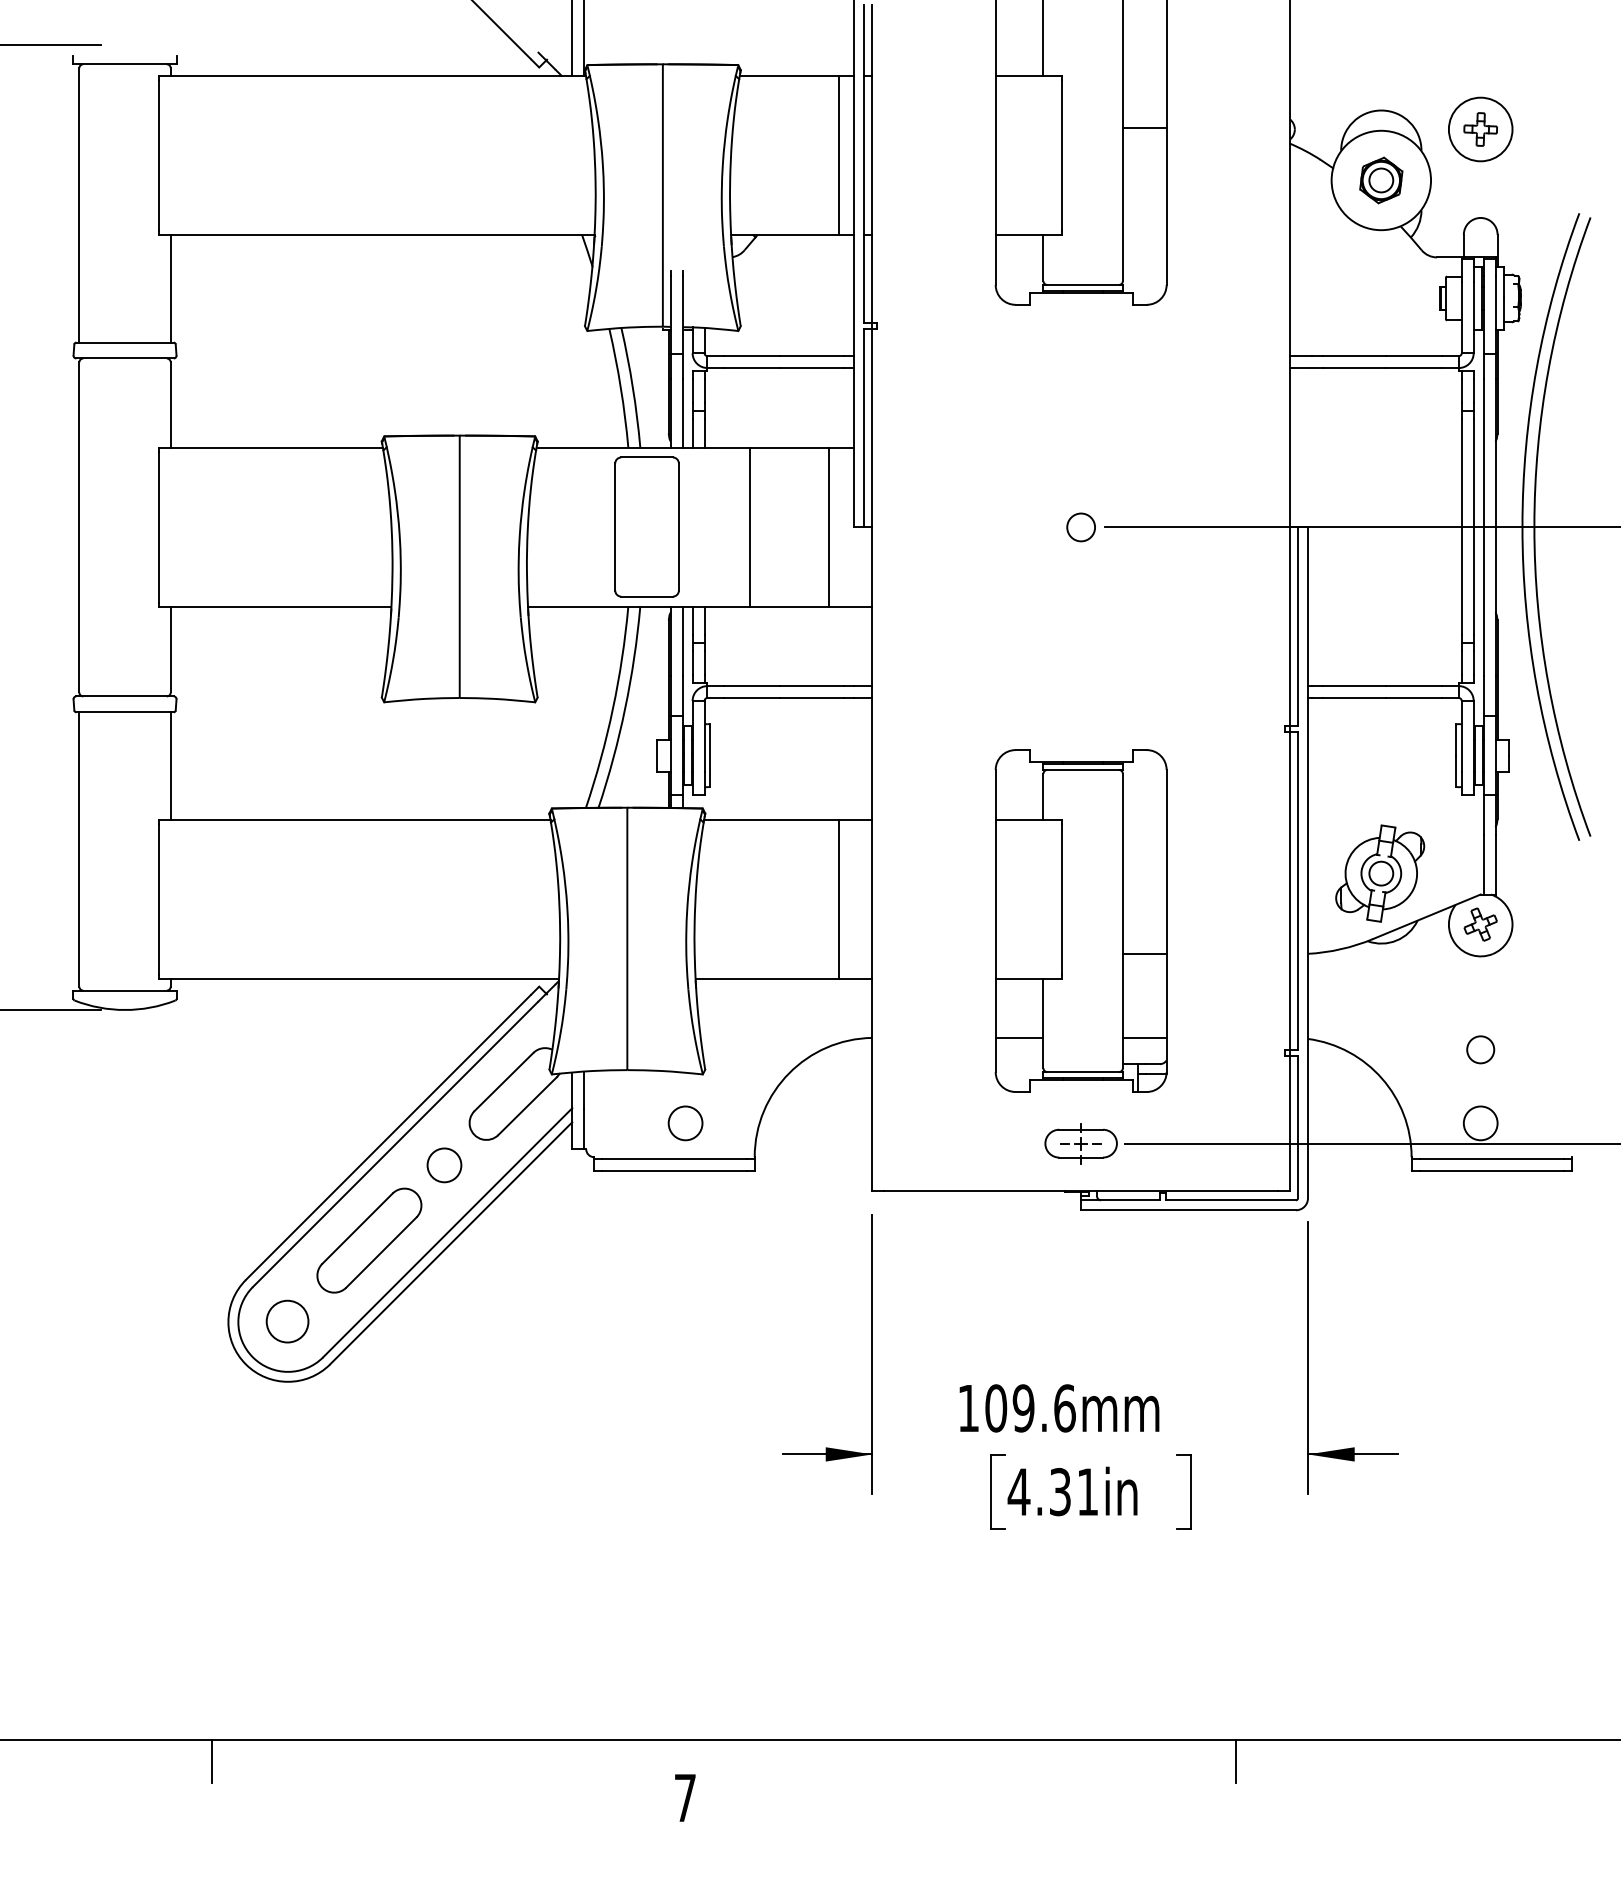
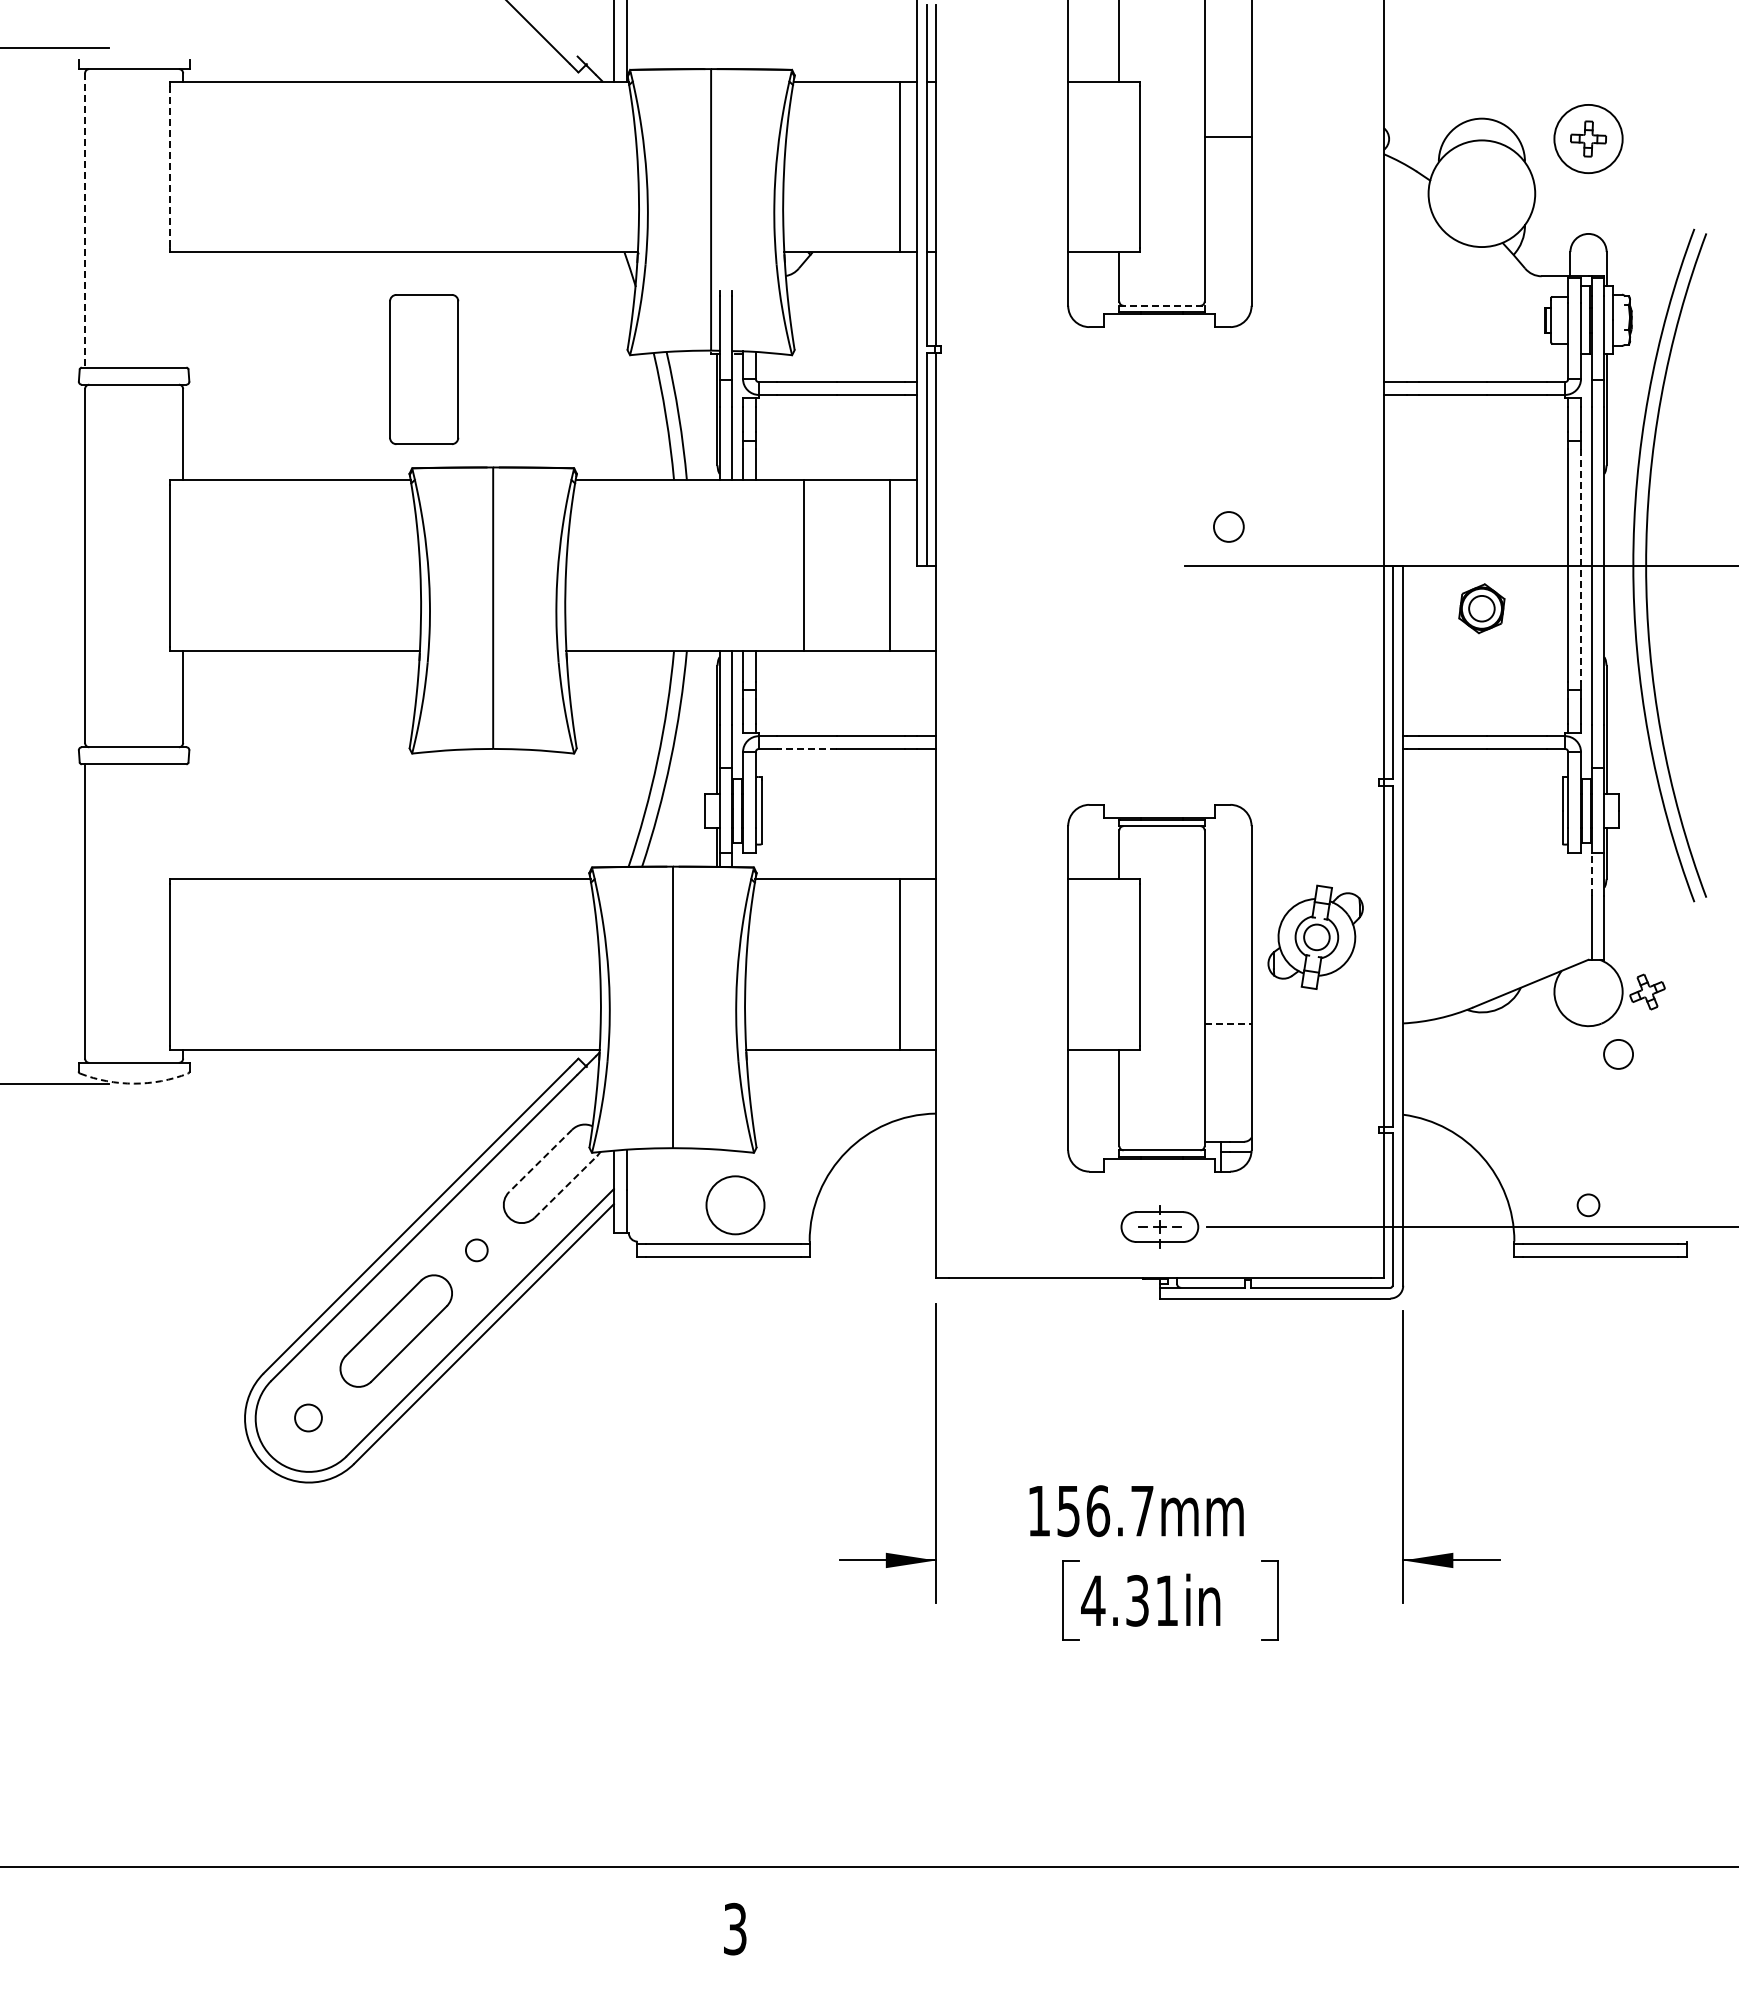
line: (158, 156) -> (170, 167), solid -> dashed
part: (1380, 180) -> (1481, 608), moved
line: (79, 206) -> (85, 221), solid -> dashed
line: (1083, 284) -> (1162, 305), solid -> dashed
line: (171, 288) -> (183, 309), removed
part: (647, 527) -> (424, 369), moved
circle: (1080, 527) -> (1228, 526), moved
line: (1474, 527) -> (1581, 566), solid -> dashed
line: (751, 697) -> (806, 748), solid -> dashed
line: (171, 765) -> (183, 821), removed
line: (1483, 815) -> (1591, 874), solid -> dashed
part: (1380, 872) -> (1315, 936), moved
part: (1480, 924) -> (1647, 991), moved
line: (1145, 953) -> (1228, 1023), solid -> dashed
arc: (125, 1009) -> (134, 1083), solid -> dashed
line: (1019, 1037) -> (1093, 1113), removed
line: (1144, 1037) -> (1227, 1113), removed
circle: (1480, 1049) -> (1618, 1054), moved
line: (503, 1082) -> (540, 1161), solid -> dashed
line: (528, 1105) -> (566, 1186), solid -> dashed
circle: (685, 1123) -> (735, 1205), size x1.6
circle: (1480, 1123) -> (1588, 1205), size x0.6
circle: (444, 1165) -> (476, 1250), size x0.6
circle: (287, 1321) -> (308, 1417), size x0.6
text: (1030, 1408) -> (1105, 1511), 109.6mm -> 156.7mm
line: (212, 1762) -> (227, 1890), removed
line: (1235, 1762) -> (1325, 1890), removed
text: (685, 1797) -> (735, 1928), 7 -> 3

